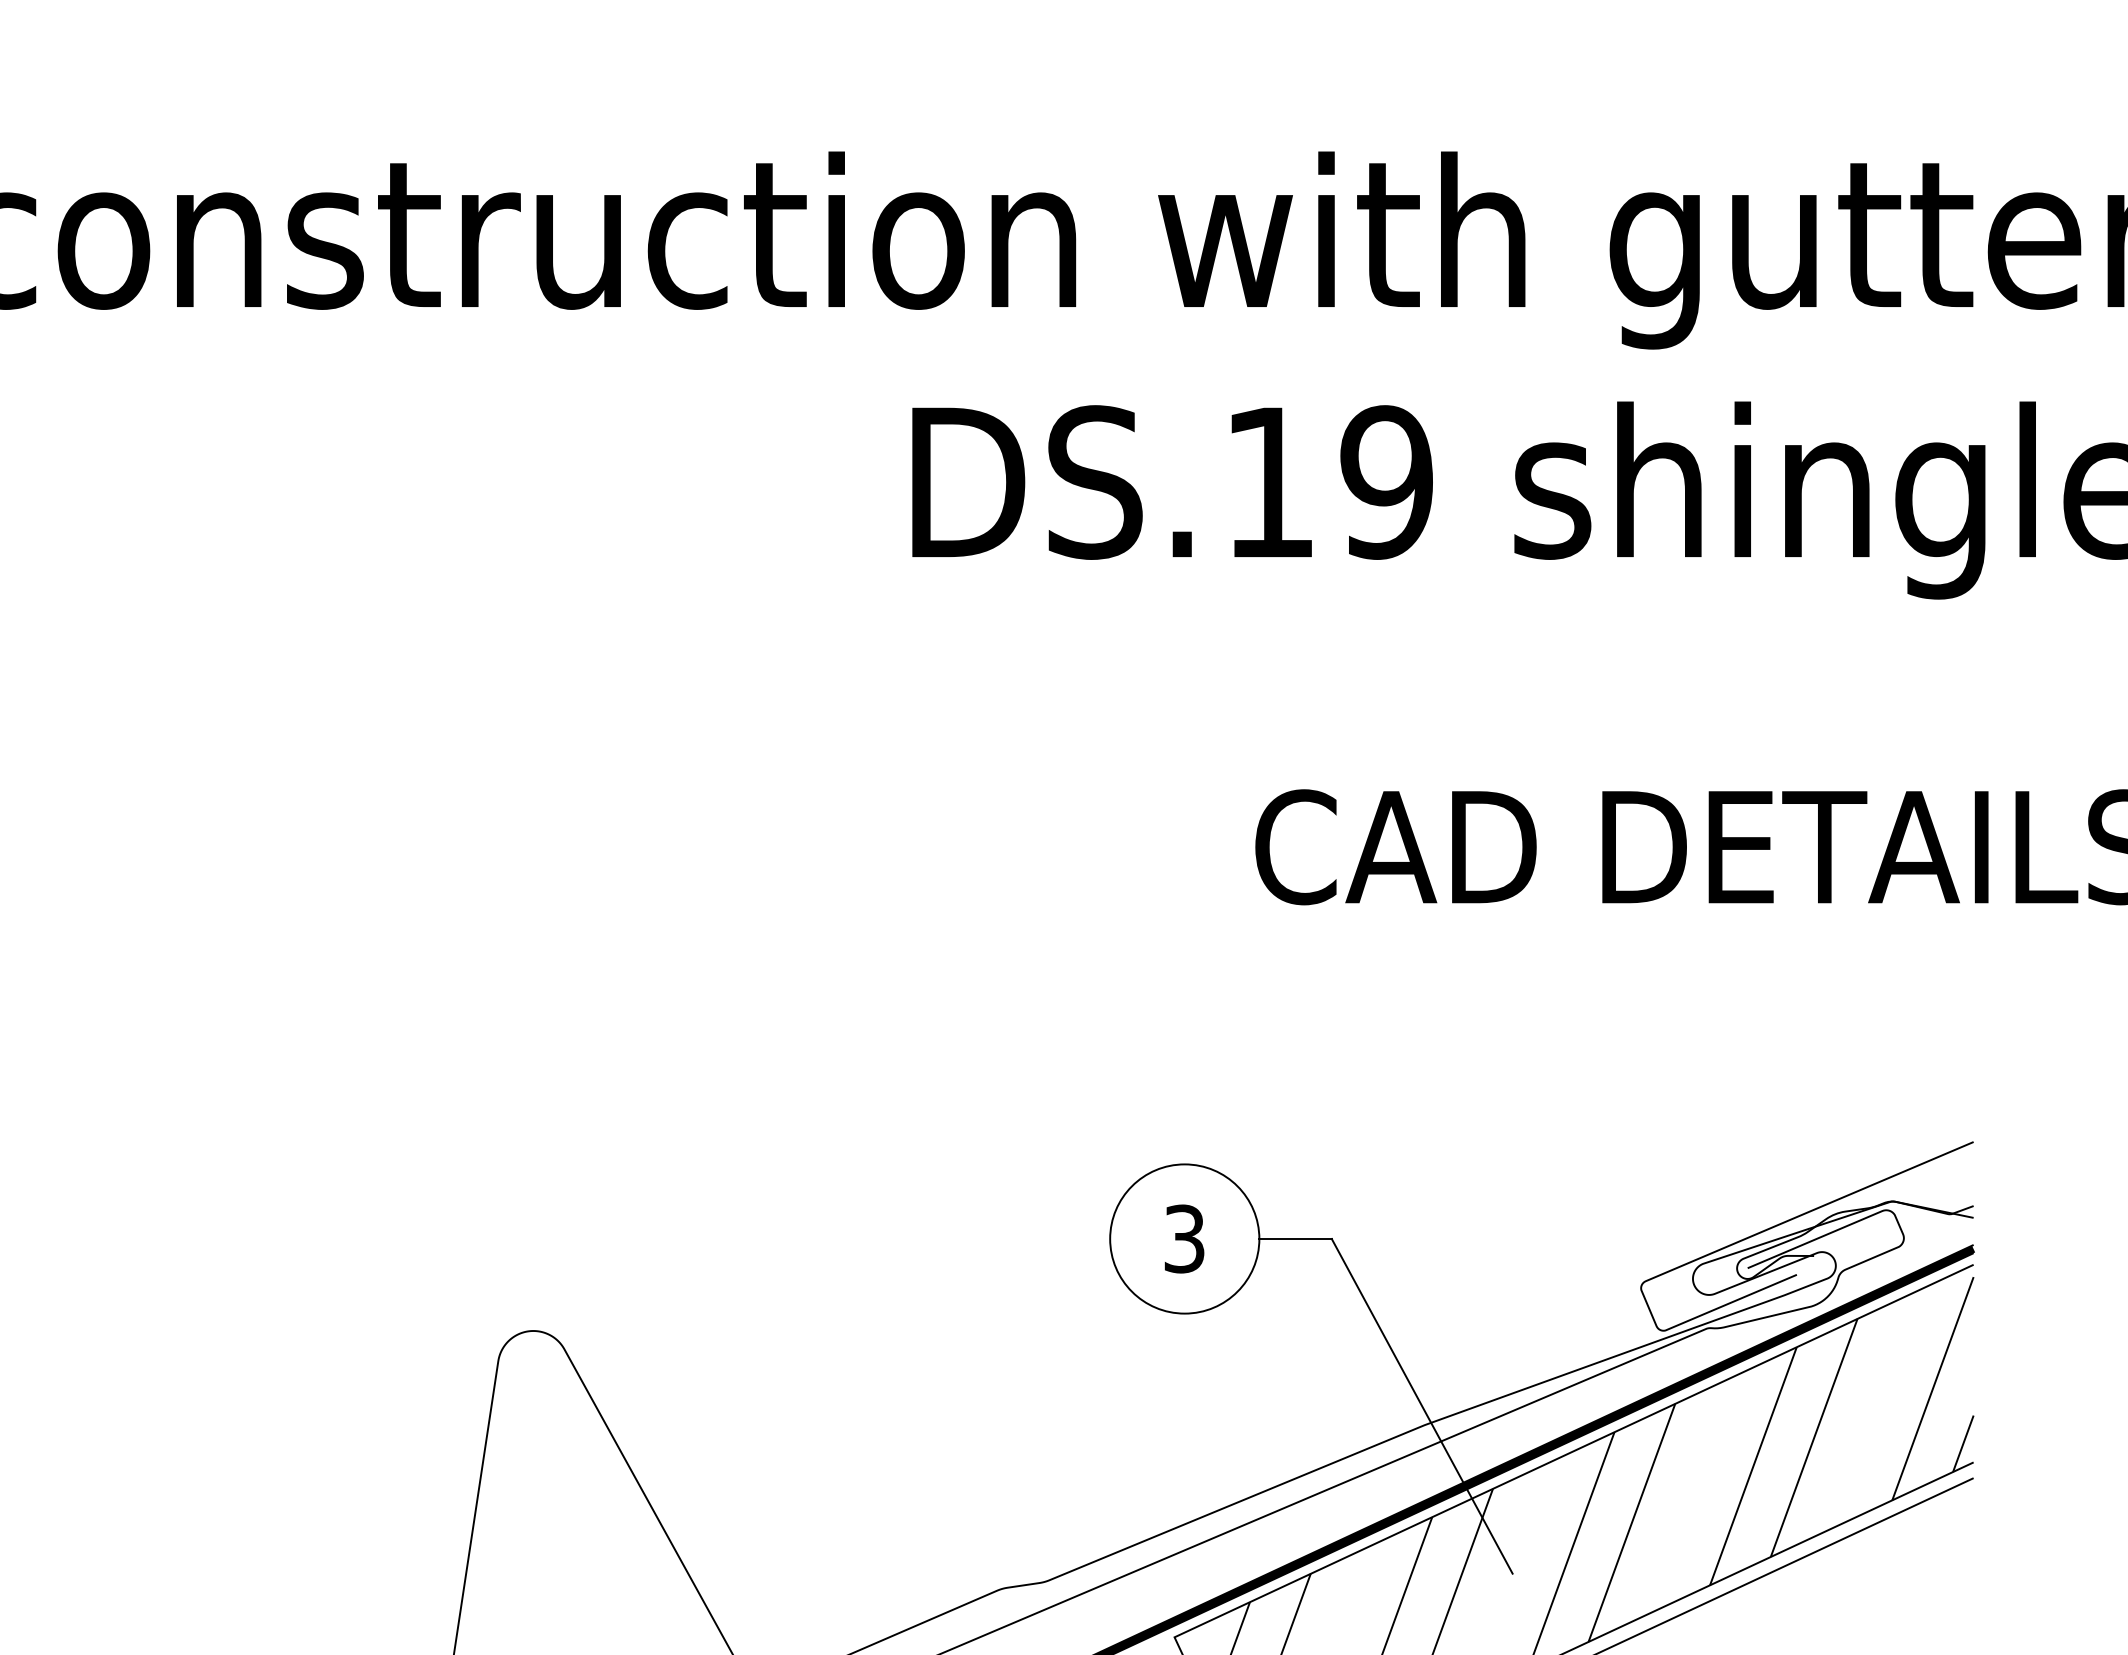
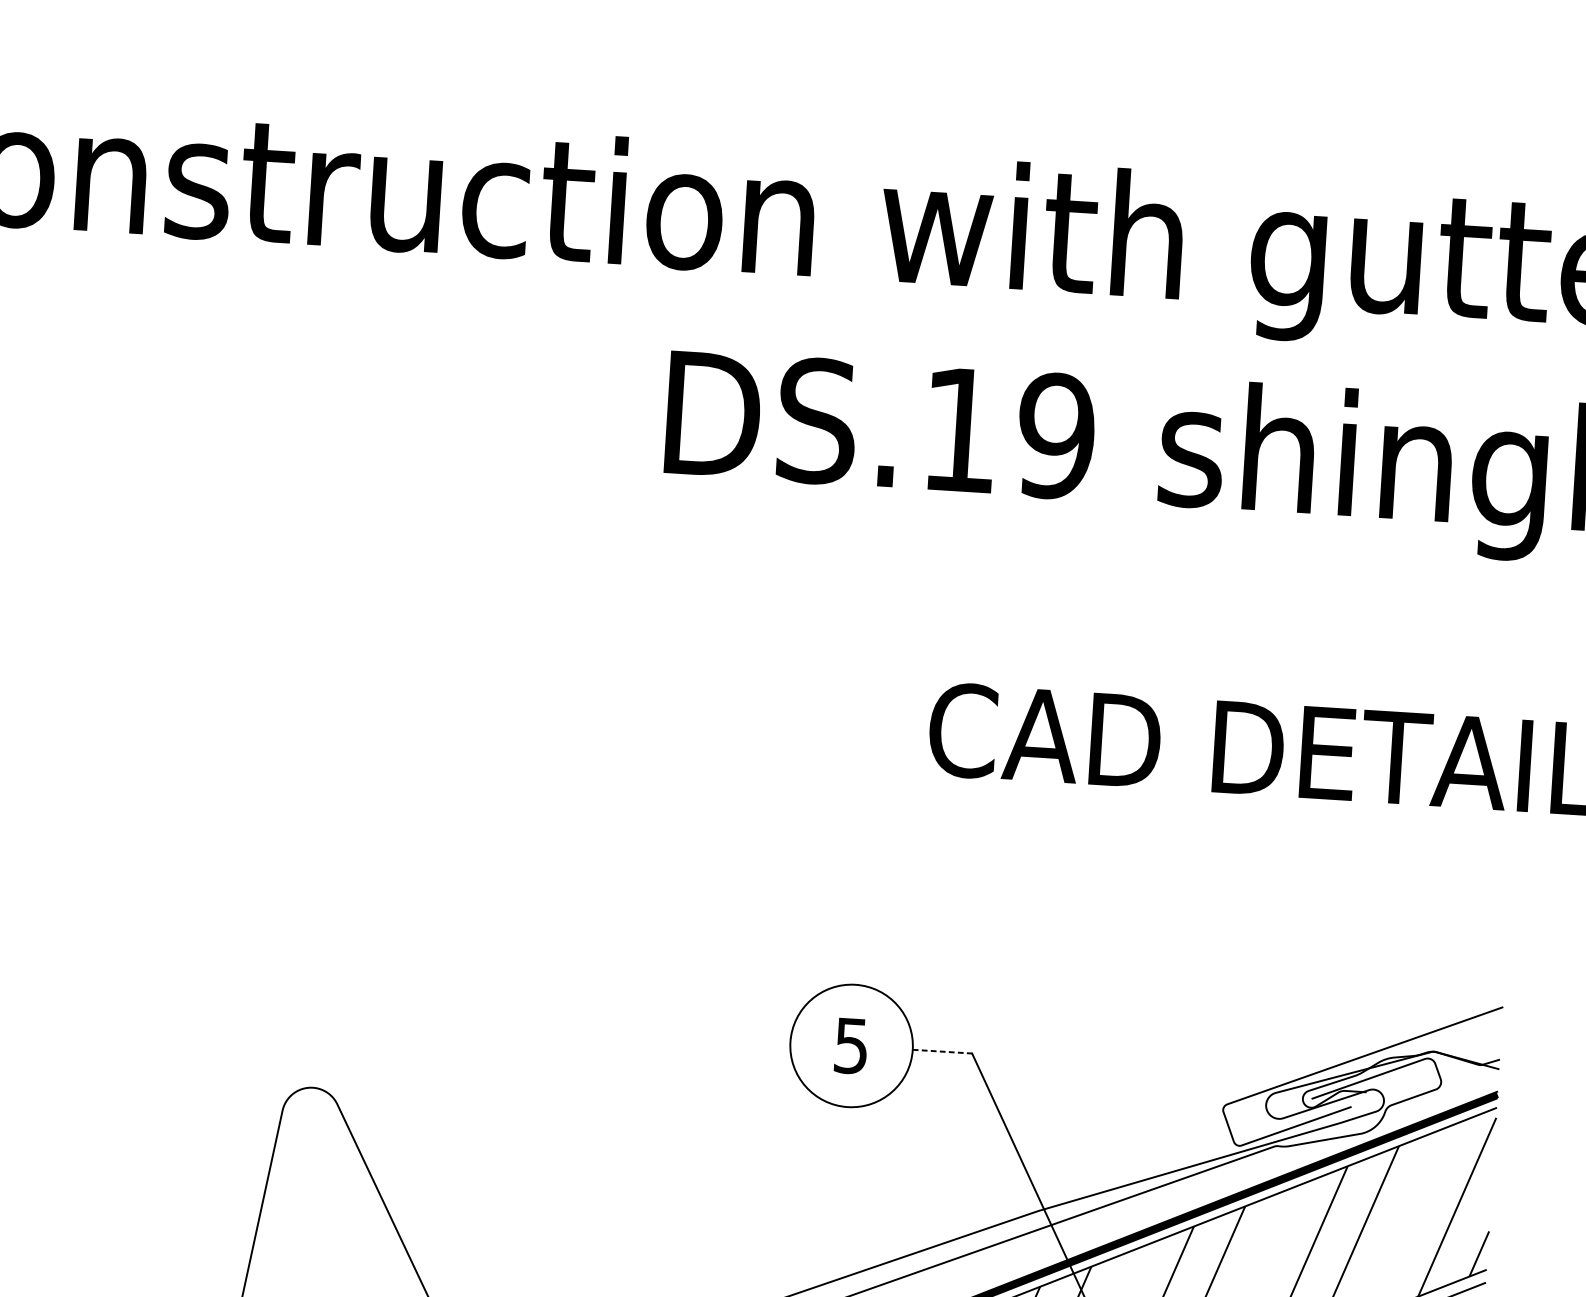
text: (1184, 1238) -> (851, 1045), 3 -> 5
line: (1296, 1239) -> (943, 1052), solid -> dashed

